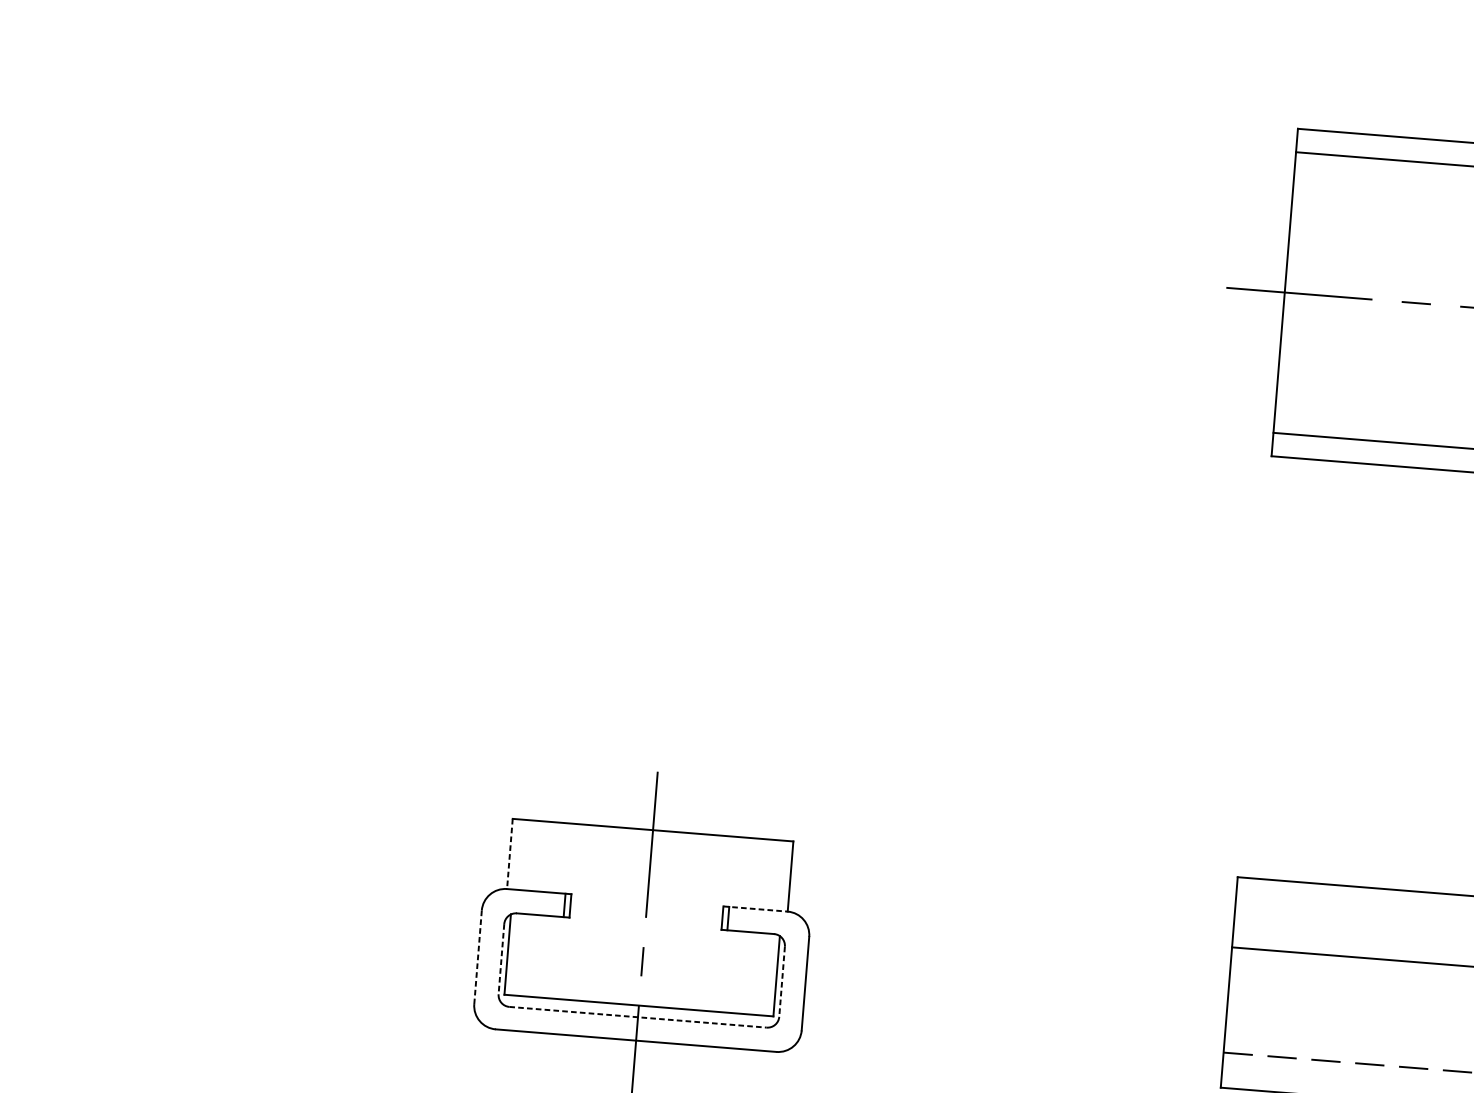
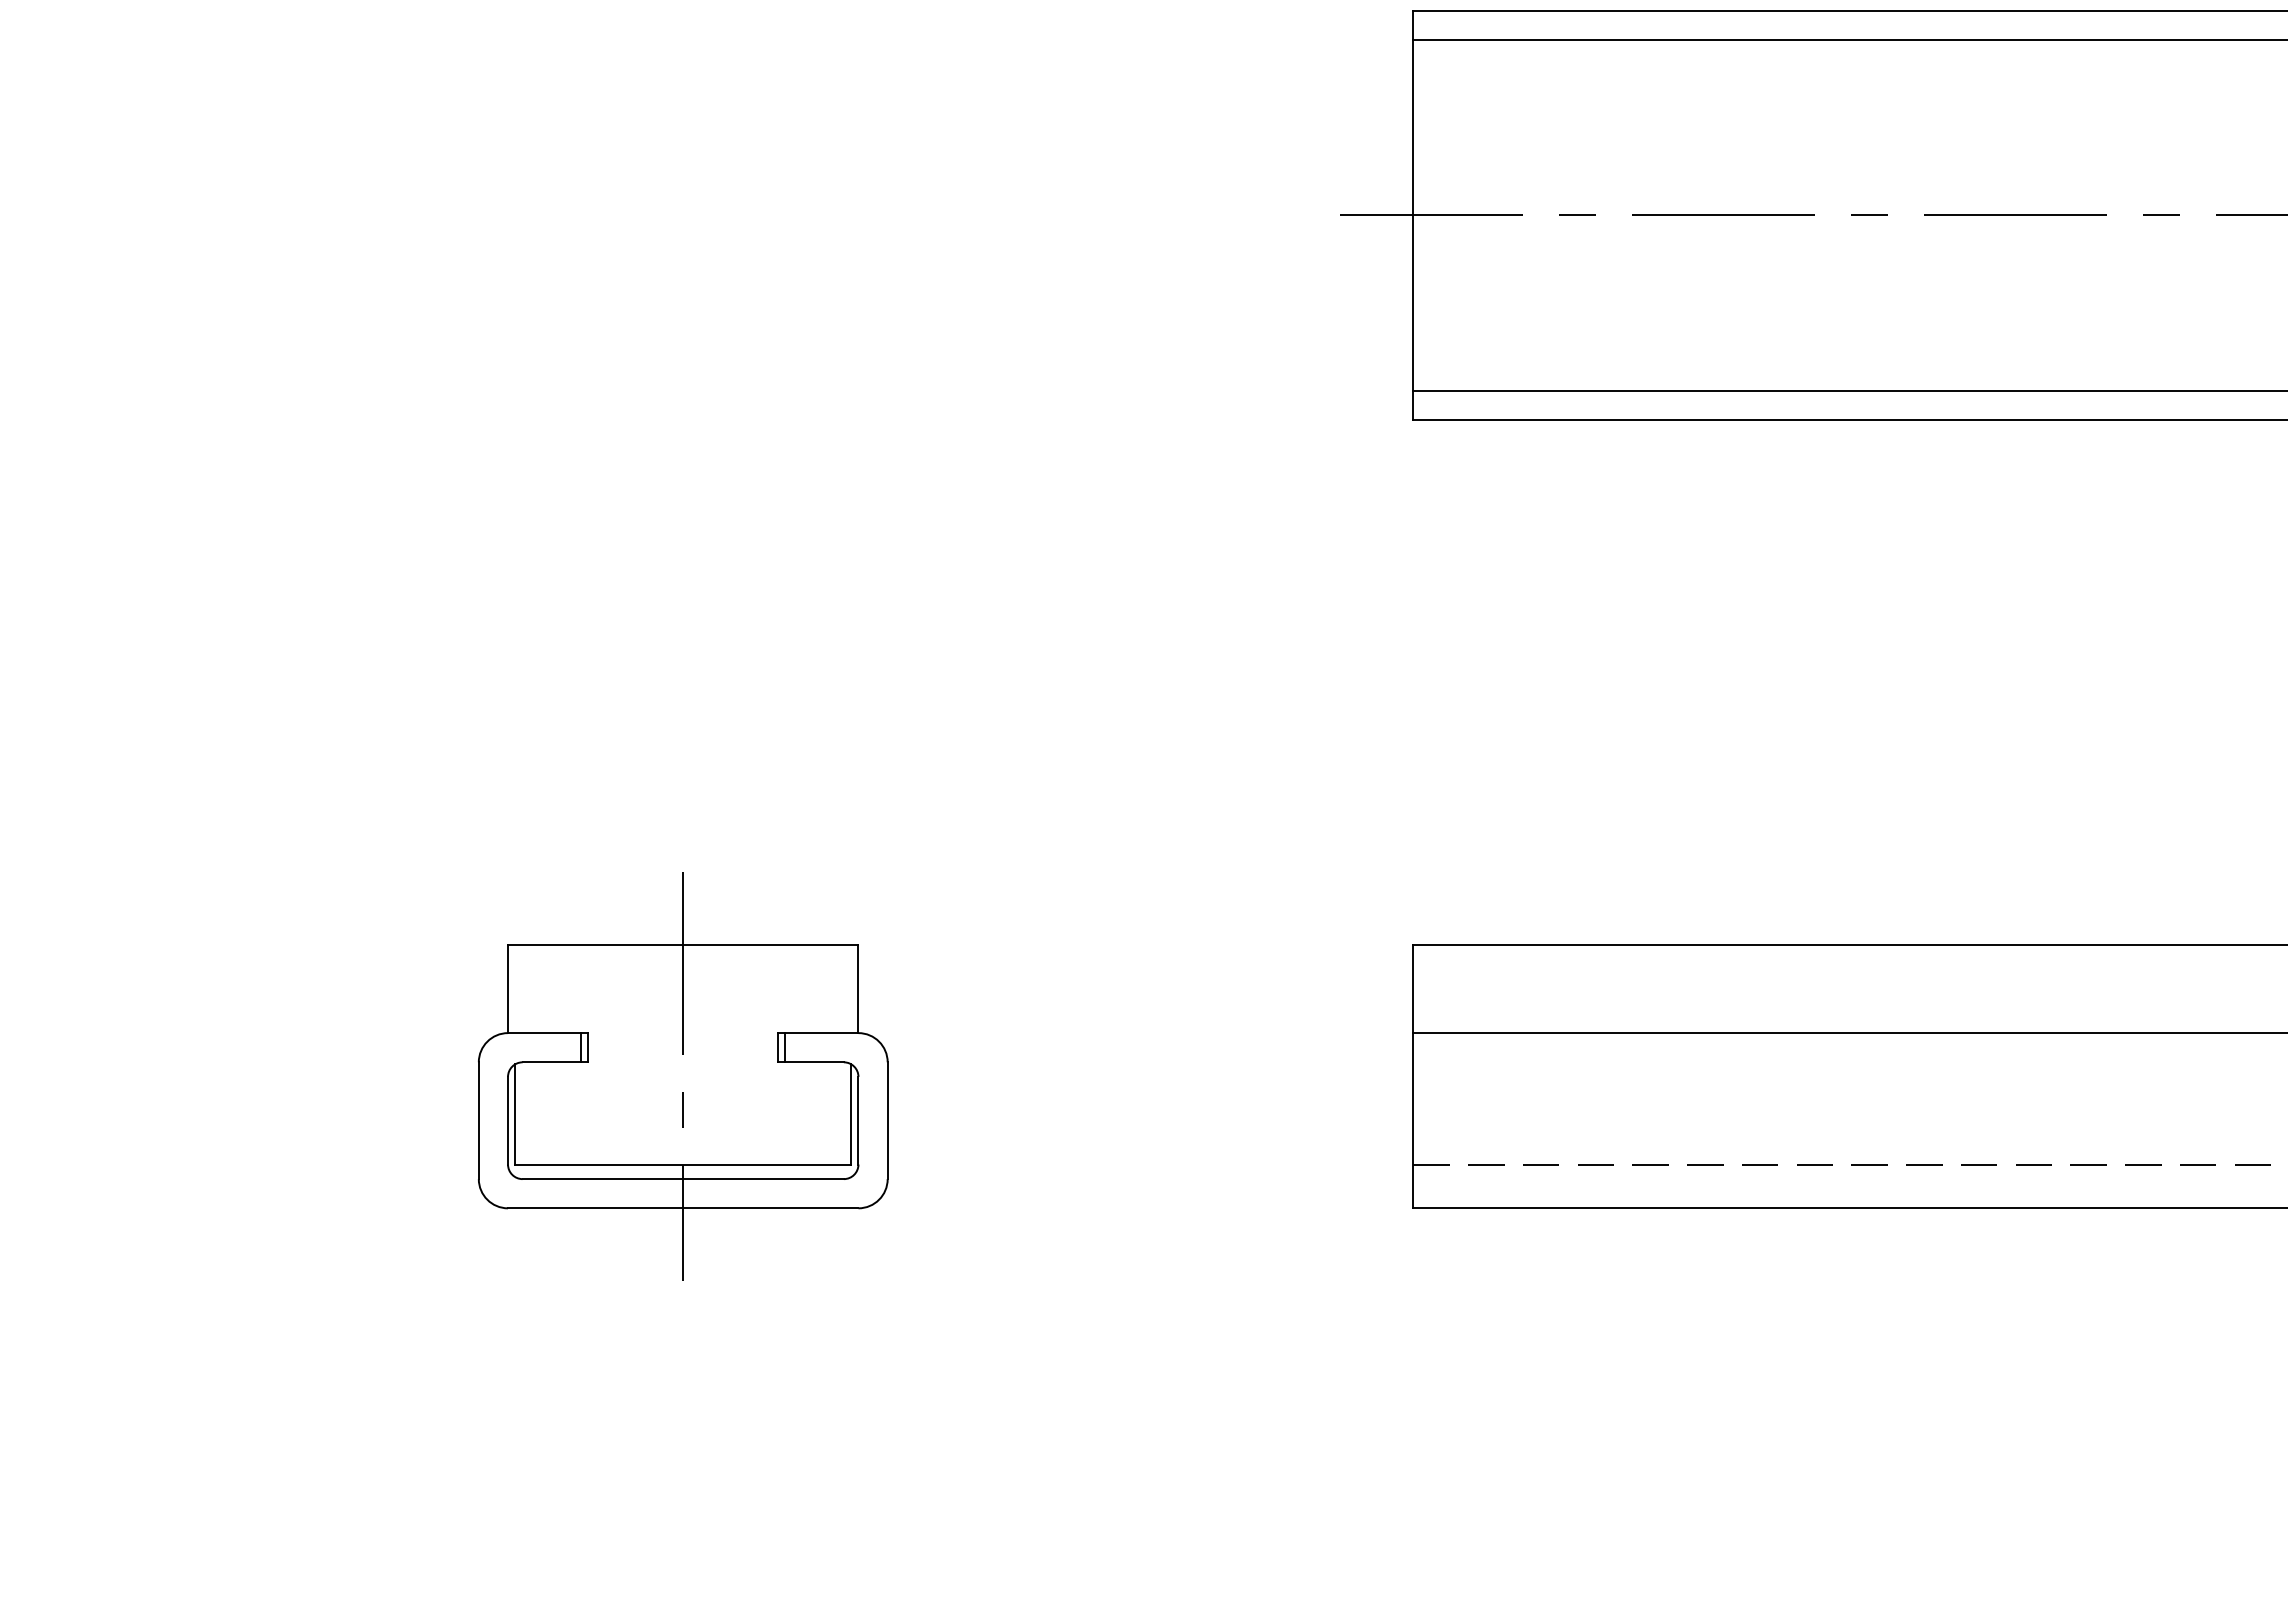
line: (510, 854) -> (508, 989), dashed -> solid
line: (755, 909) -> (818, 1033), dashed -> solid
line: (477, 957) -> (478, 1121), dashed -> solid
line: (501, 959) -> (508, 1120), dashed -> solid
line: (782, 981) -> (858, 1120), dashed -> solid
line: (638, 1017) -> (683, 1179), dashed -> solid

